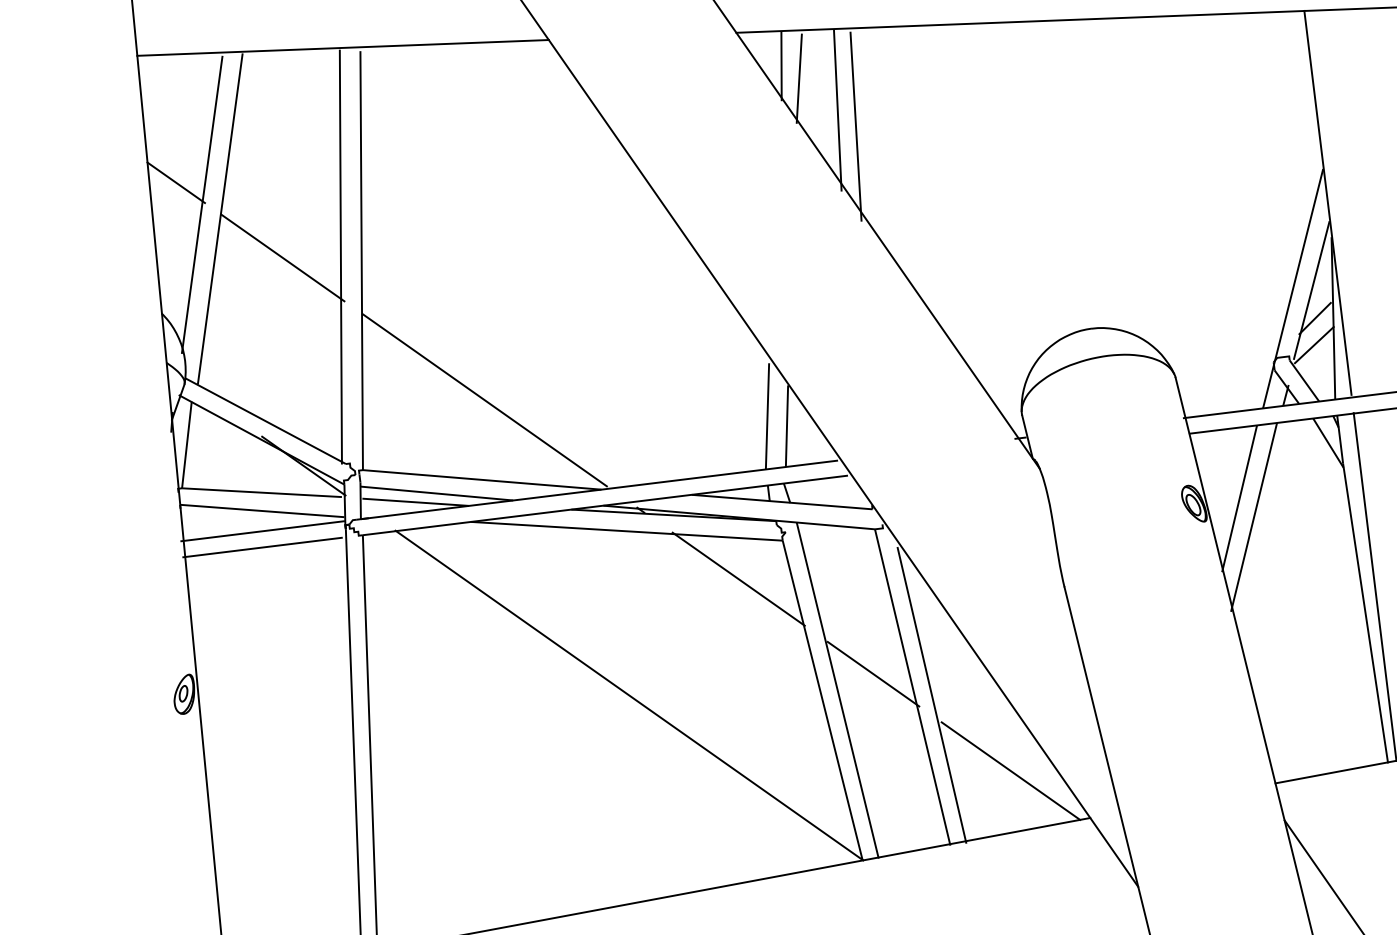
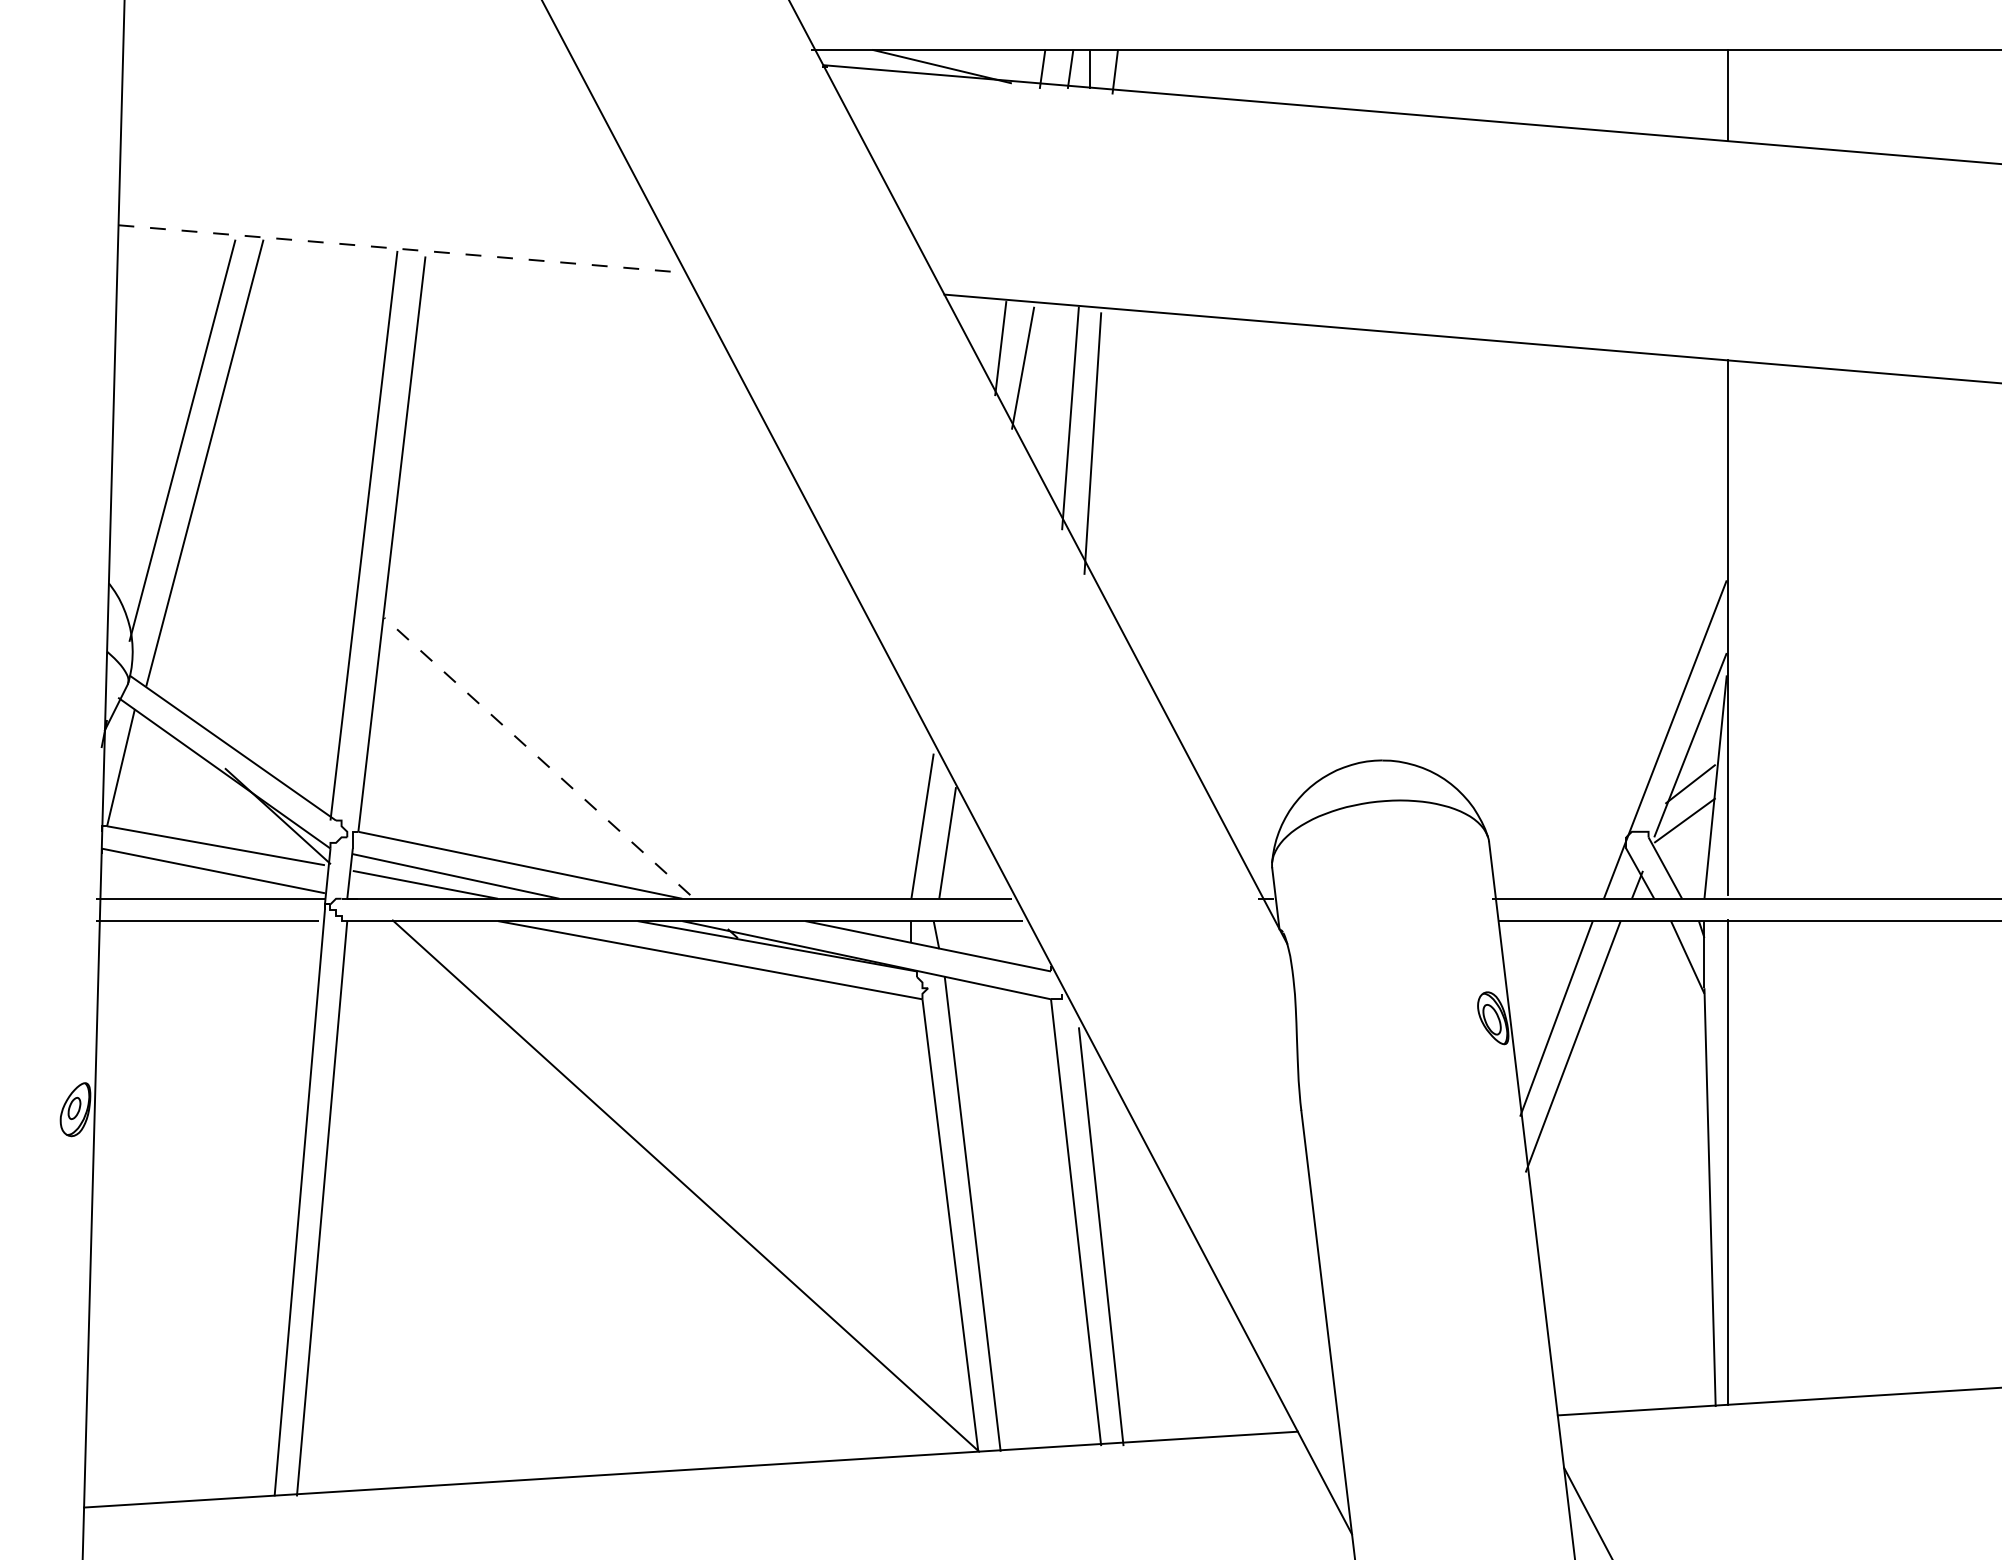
line: (343, 48) -> (402, 249), solid -> dashed
line: (176, 182) -> (150, 405), removed
line: (283, 258) -> (284, 527), removed
line: (484, 400) -> (537, 756), solid -> dashed
line: (738, 579) -> (855, 1044), removed
line: (873, 673) -> (1024, 1197), removed
line: (1010, 770) -> (1196, 1353), removed

